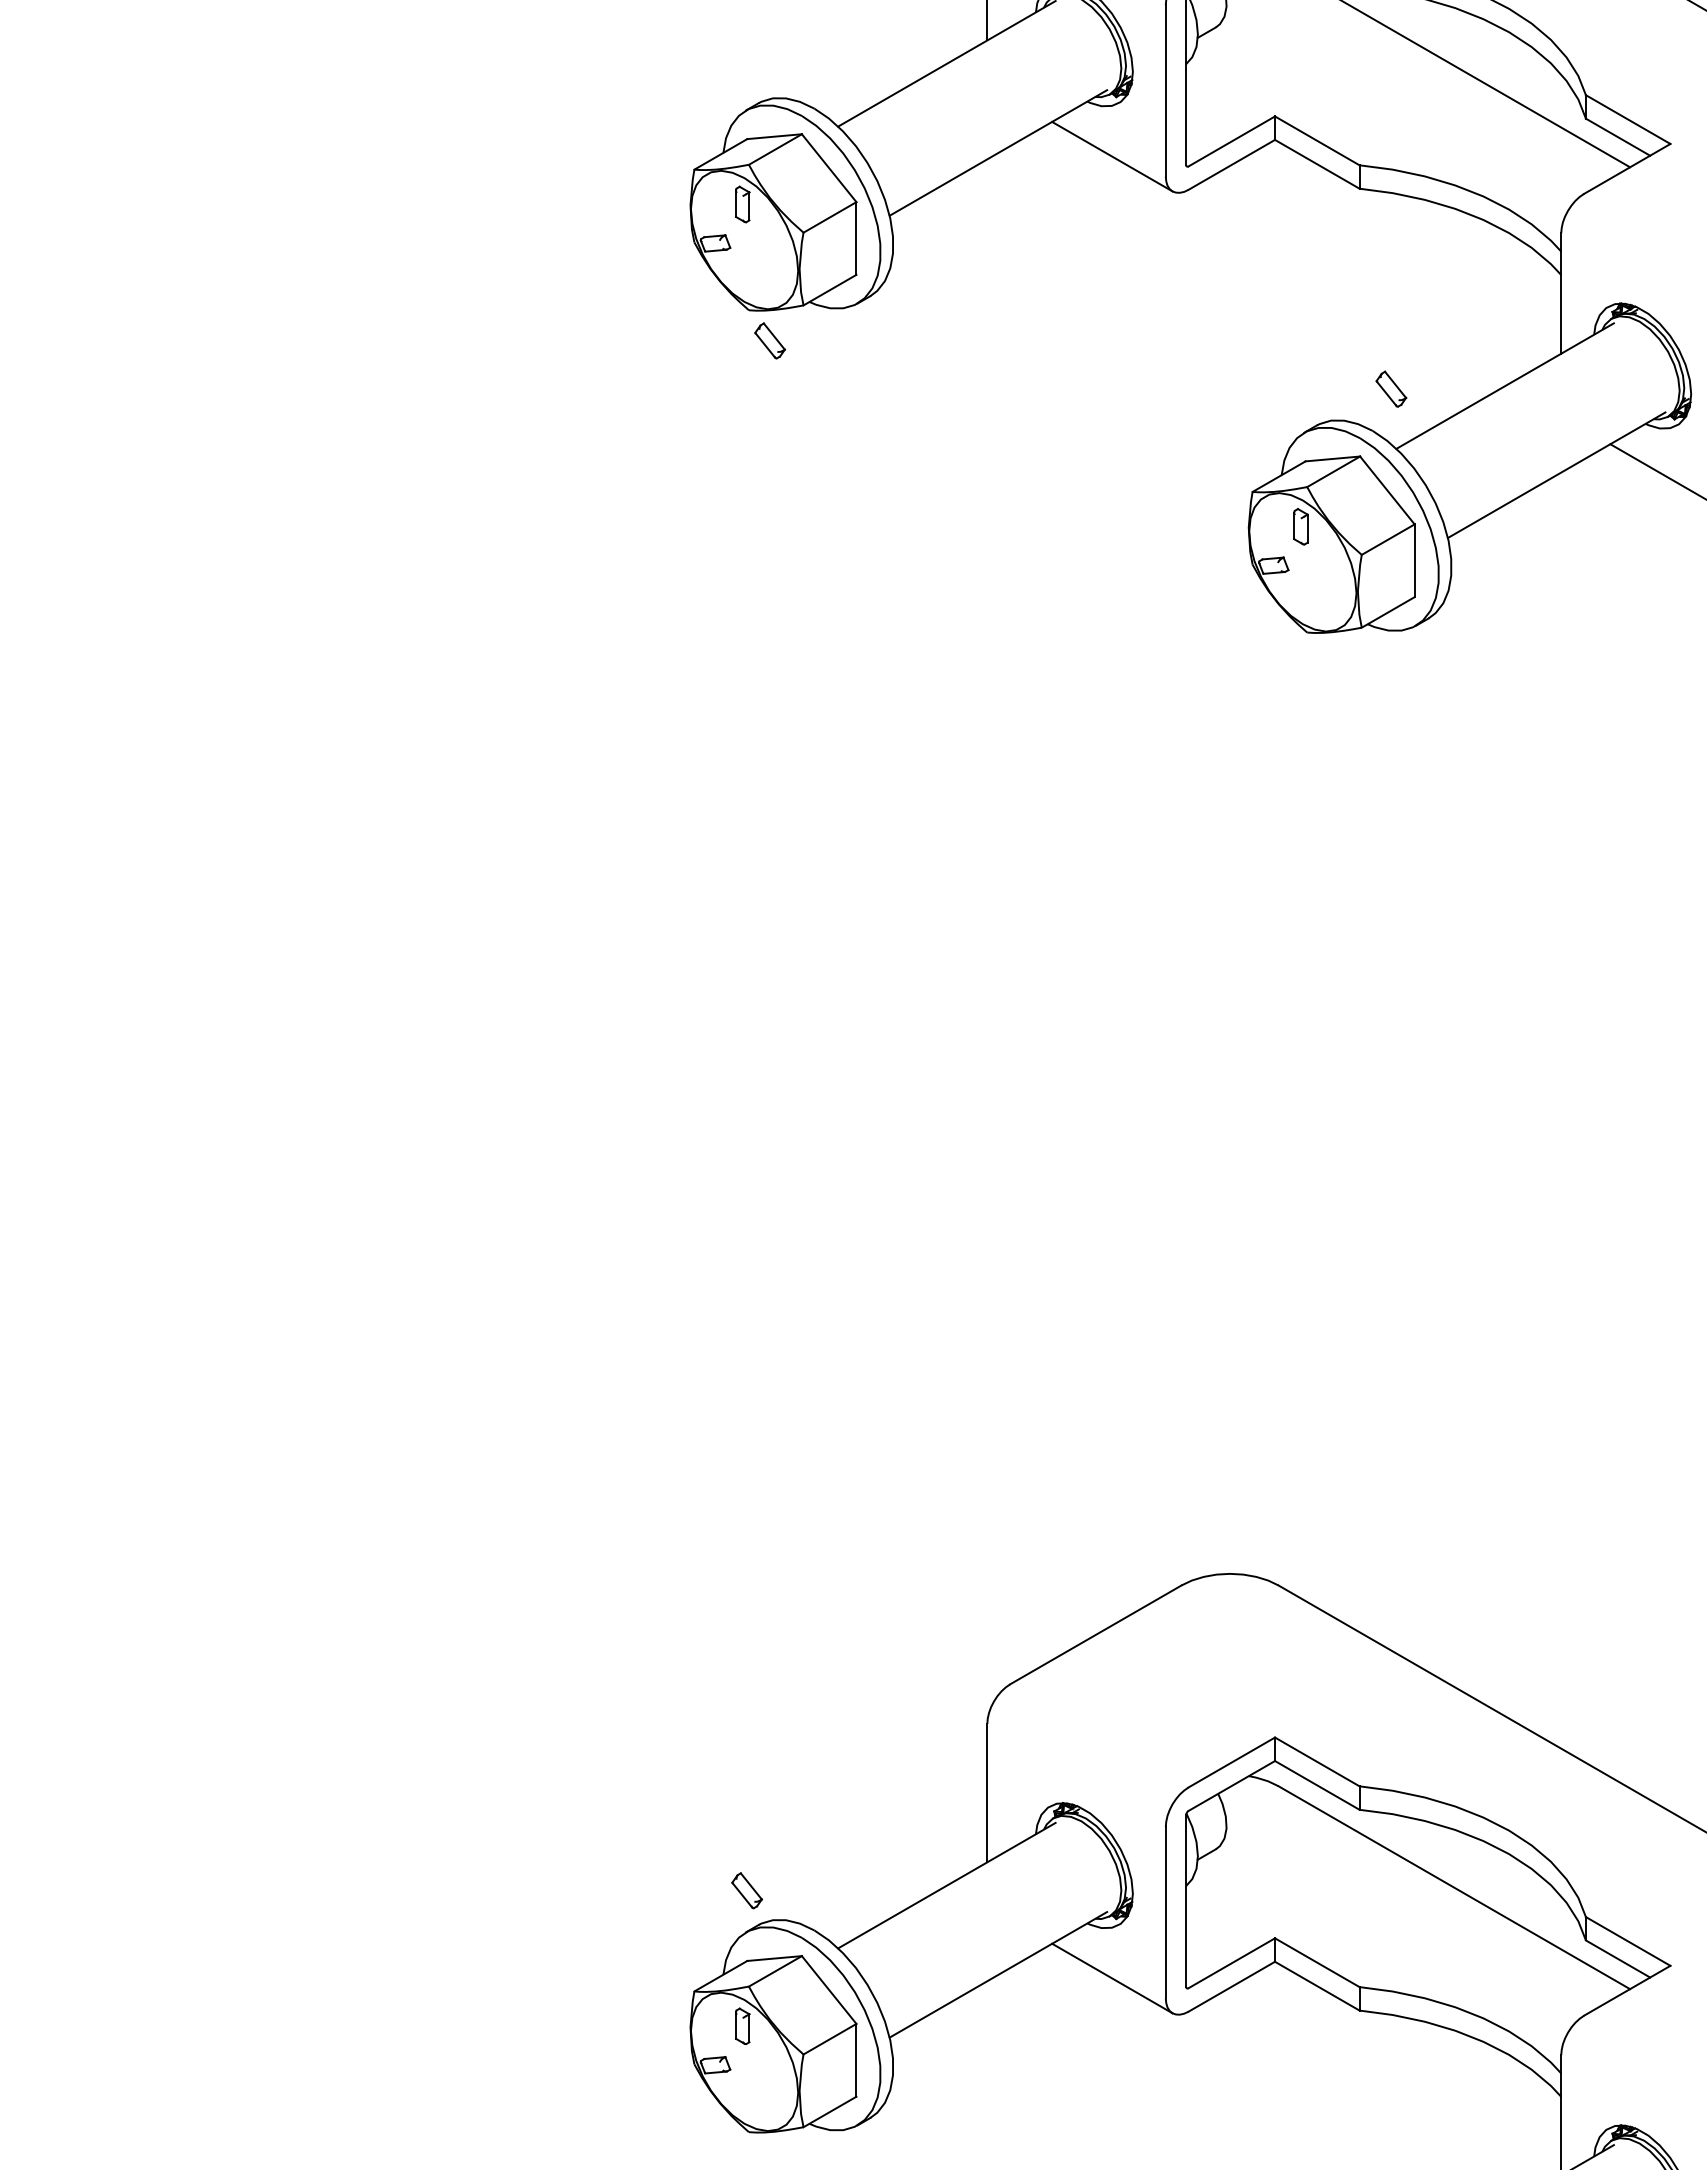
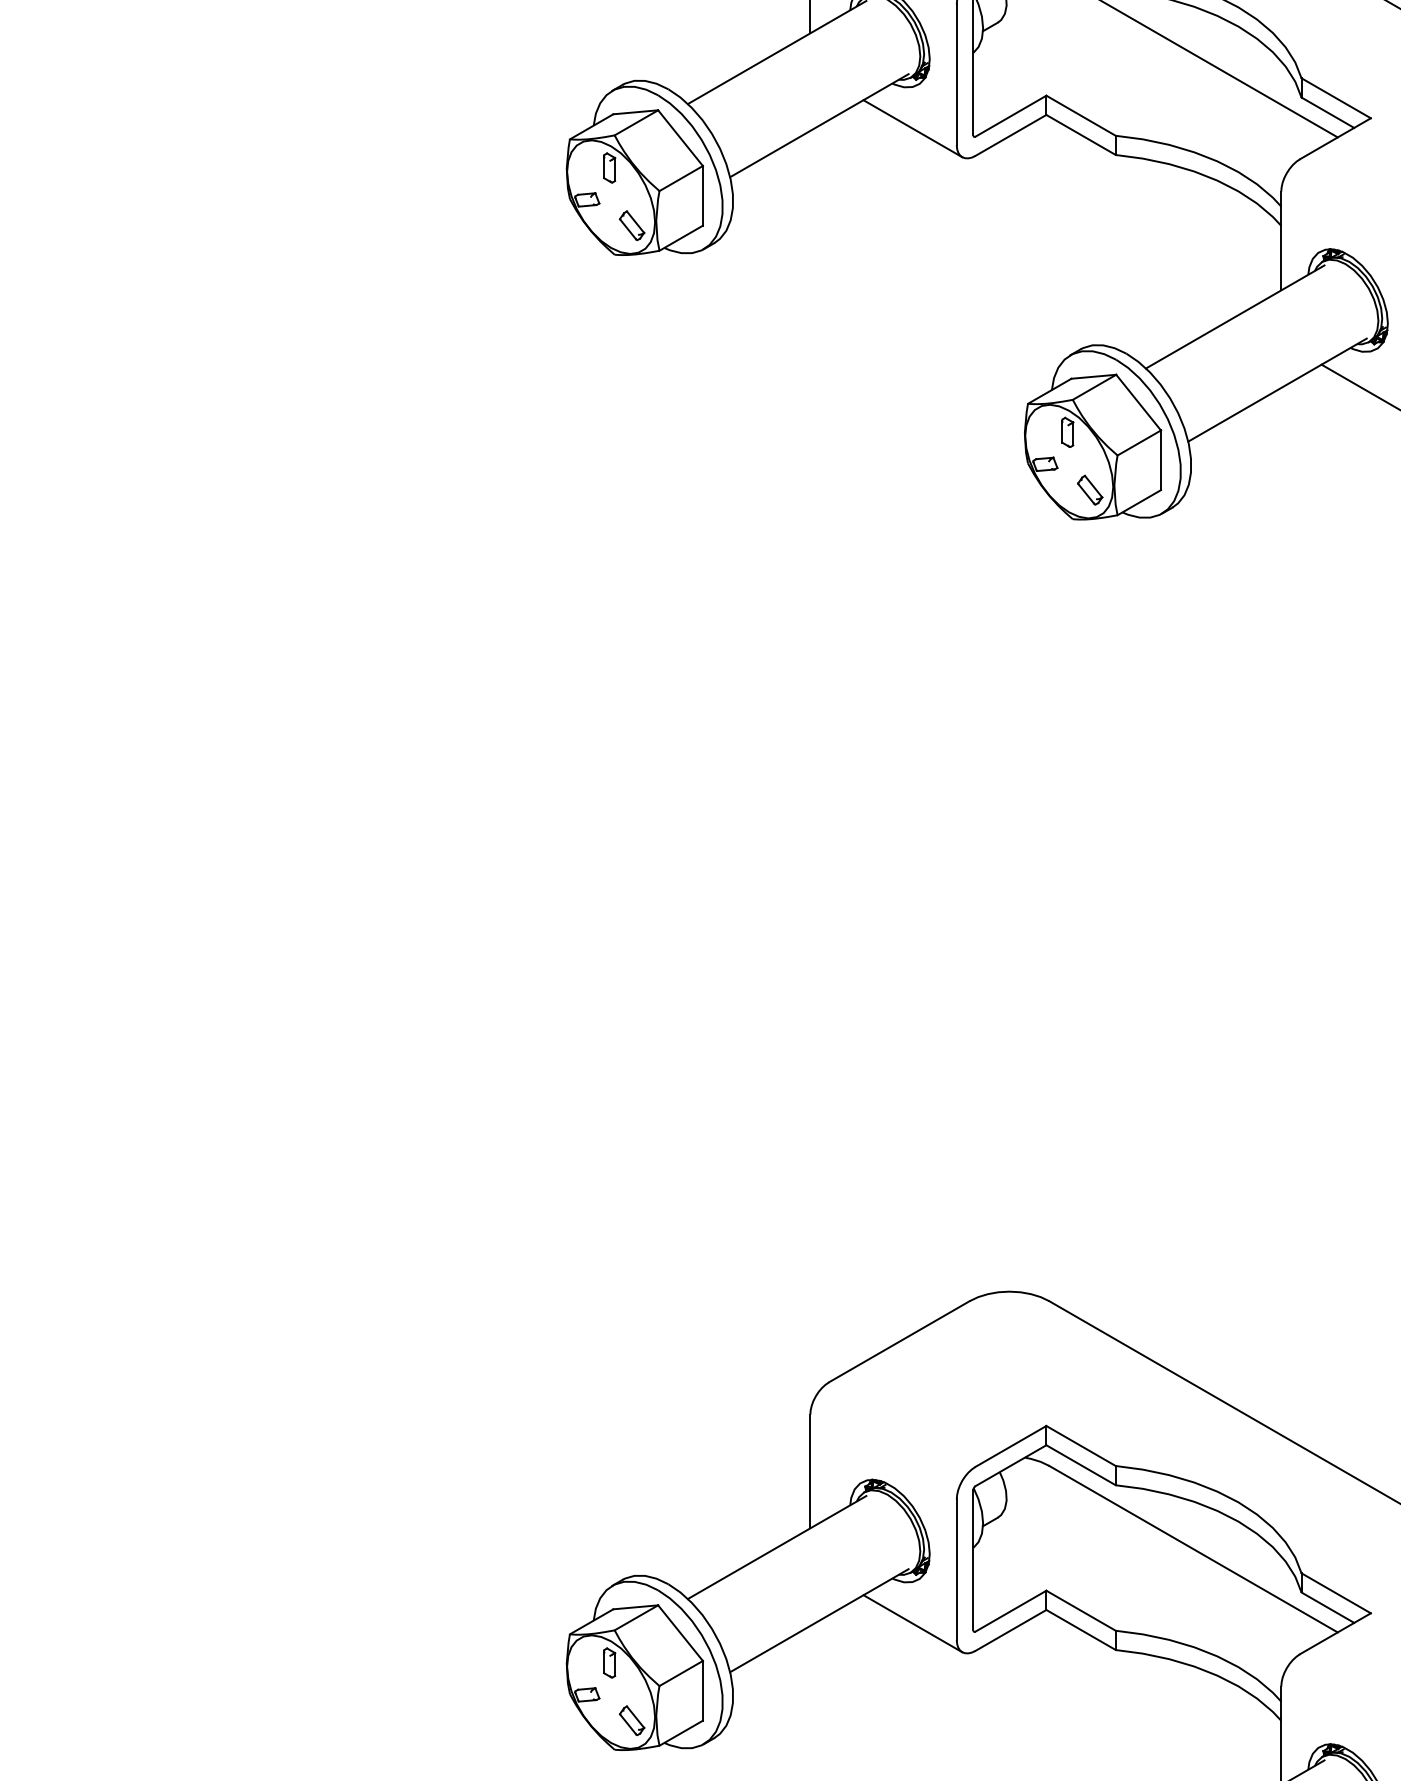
part: (769, 340) -> (631, 225), moved
part: (1391, 388) -> (1090, 489), moved
part: (747, 1890) -> (632, 1720), moved

